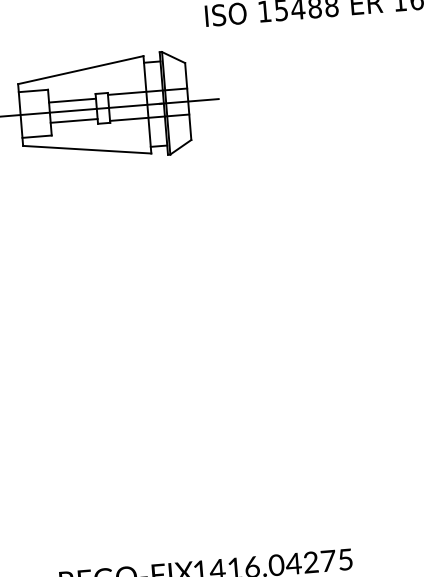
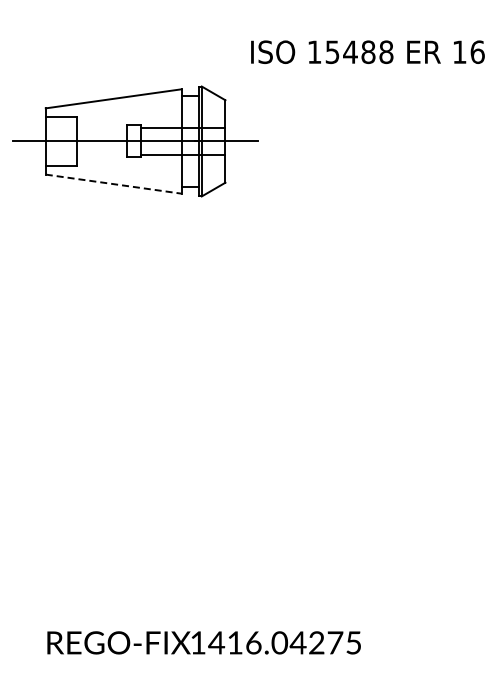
line: (72, 100) -> (102, 130), removed
line: (74, 121) -> (102, 152), removed
line: (87, 150) -> (113, 184), solid -> dashed

